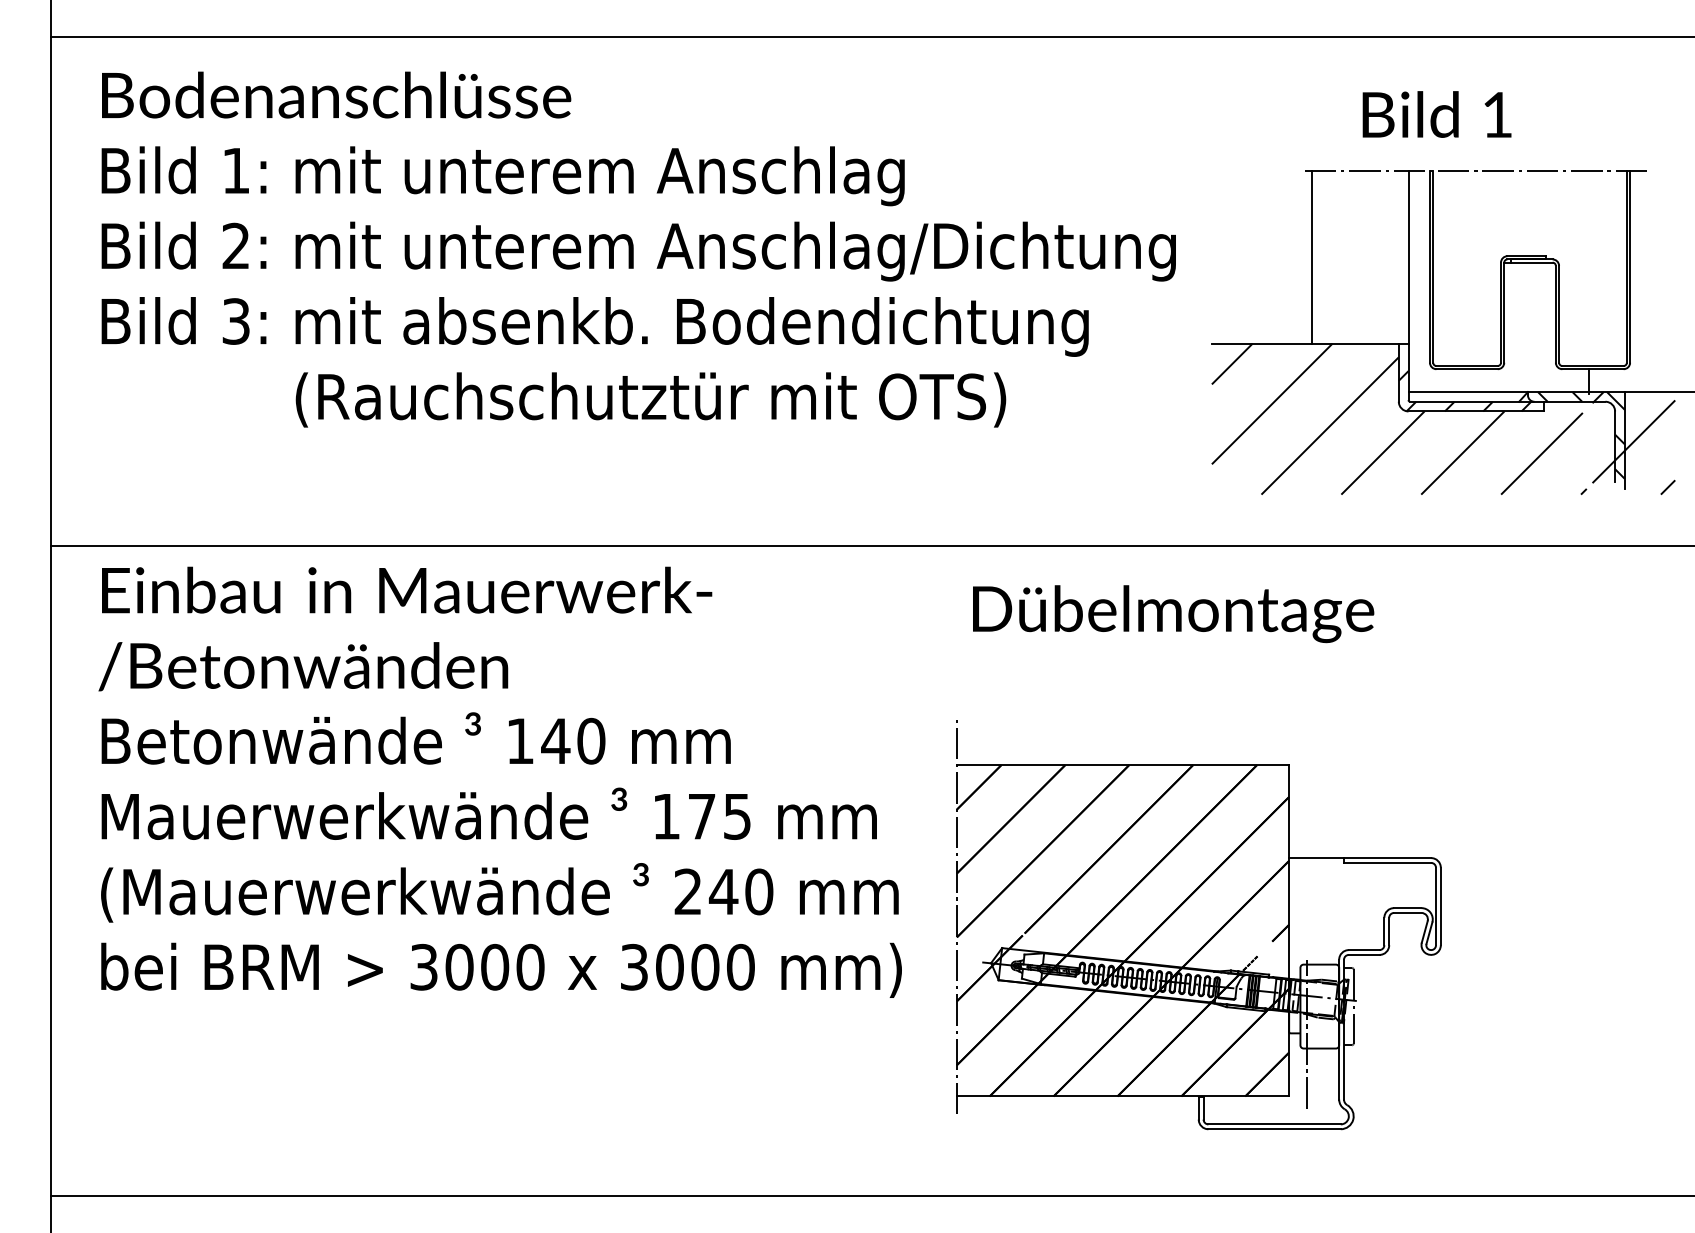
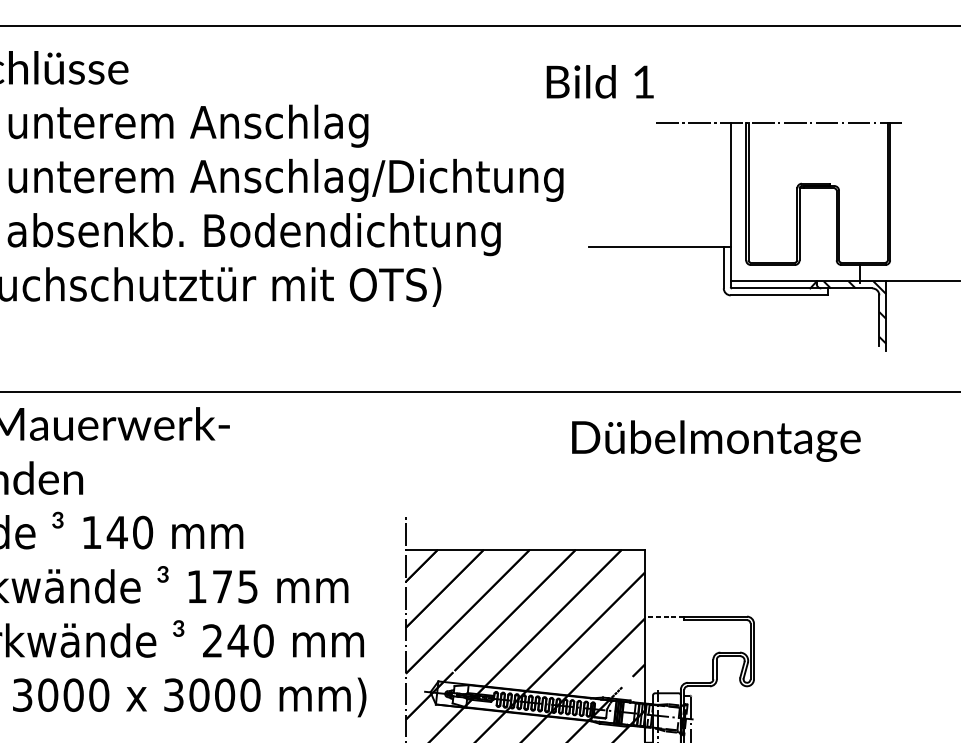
text: (1436, 114) -> (599, 81), moved
line: (1311, 257) -> (660, 184), removed
hatch: (1464, 391) -> (771, 281), removed
hatch: (1443, 418) -> (755, 300), removed
text: (1173, 614) -> (716, 441), moved
line: (1316, 858) -> (664, 616), solid -> dashed

